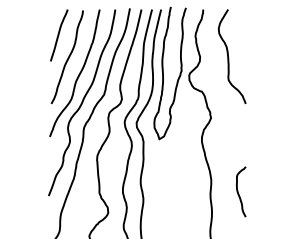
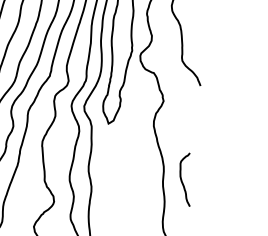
curve: (239, 193) -> (183, 181), moved

